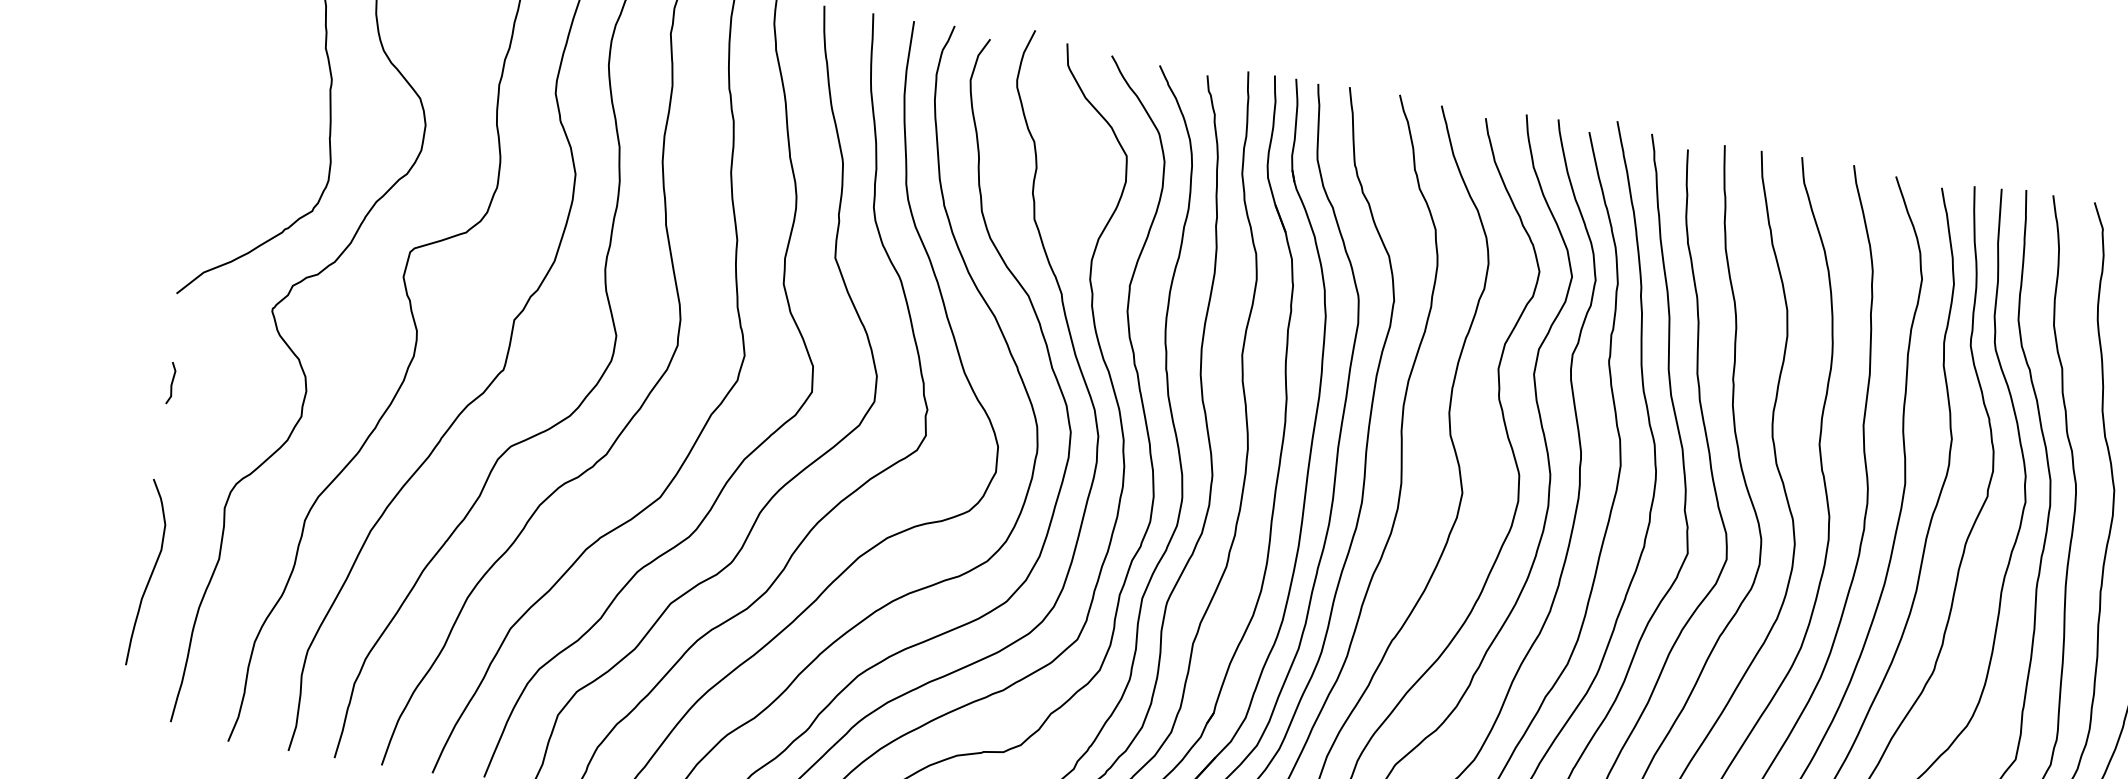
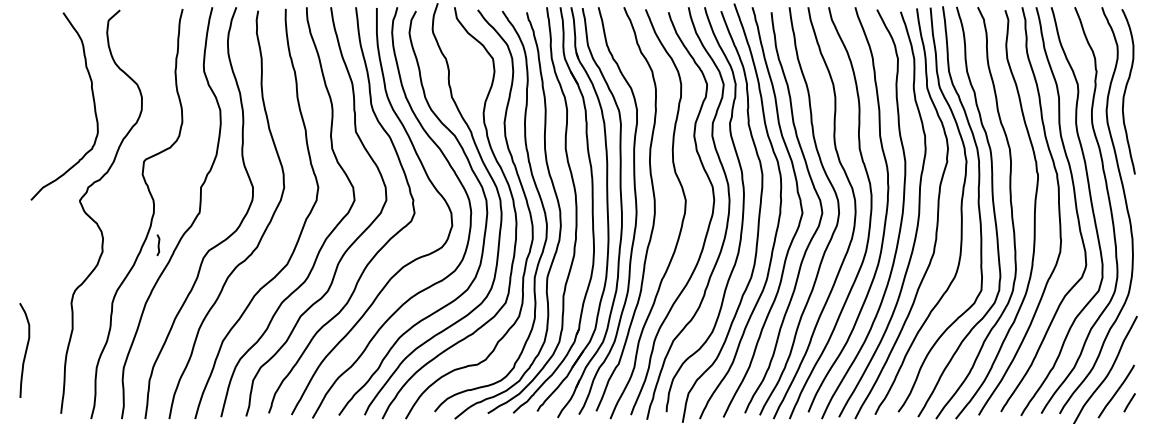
line: (171, 381) -> (158, 244), moved
curve: (150, 573) -> (25, 350), moved

